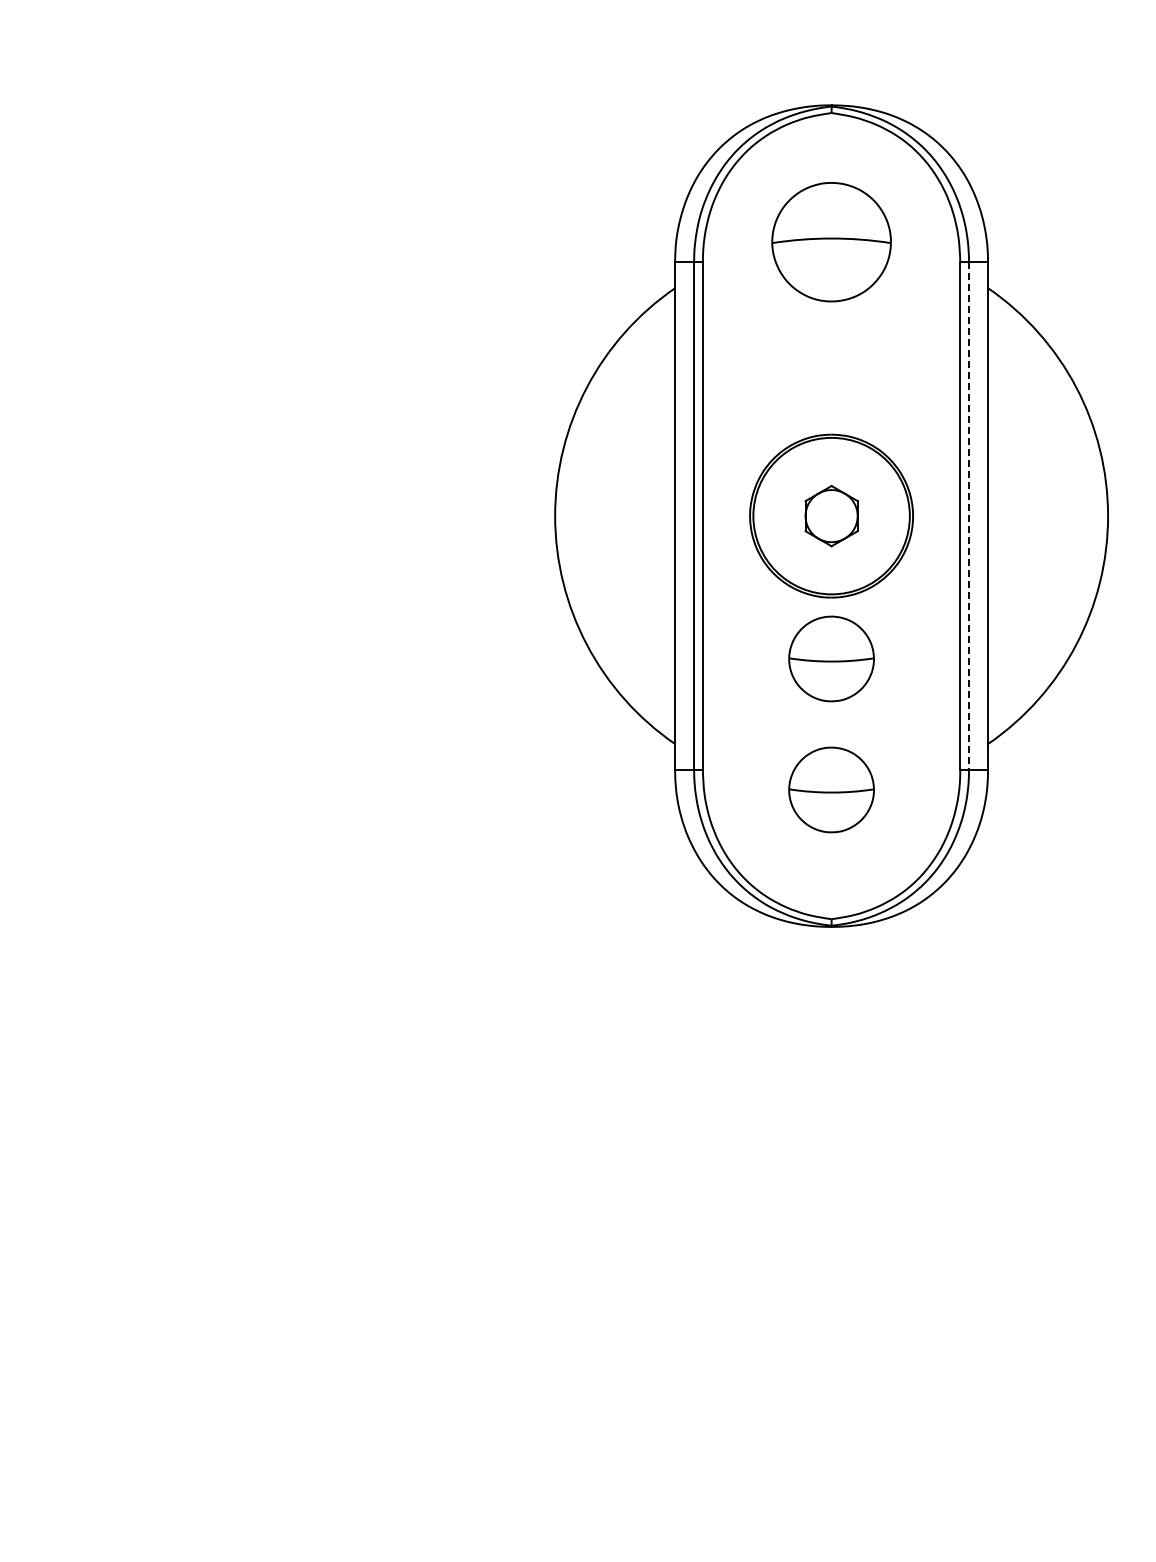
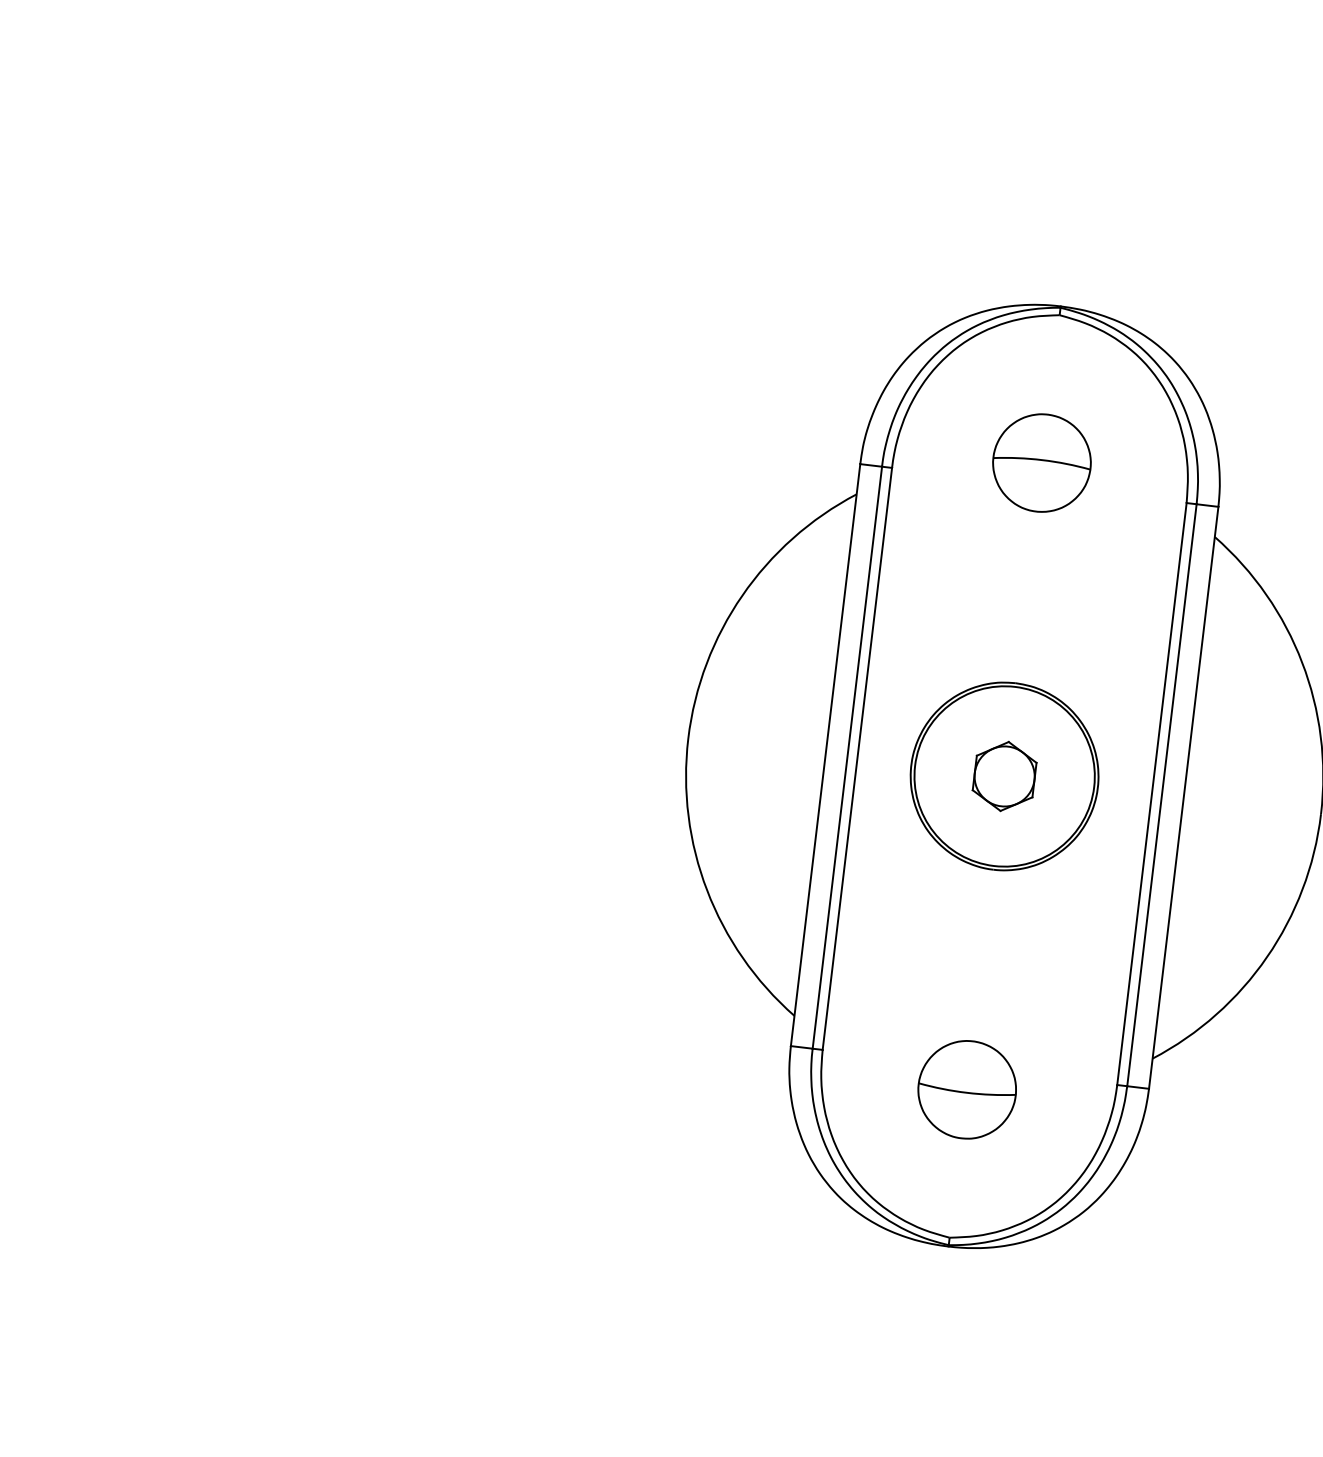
part: (831, 242) -> (1041, 463), size x0.71
line: (969, 516) -> (1162, 795), dashed -> solid
part: (831, 658) -> (985, 939), removed

